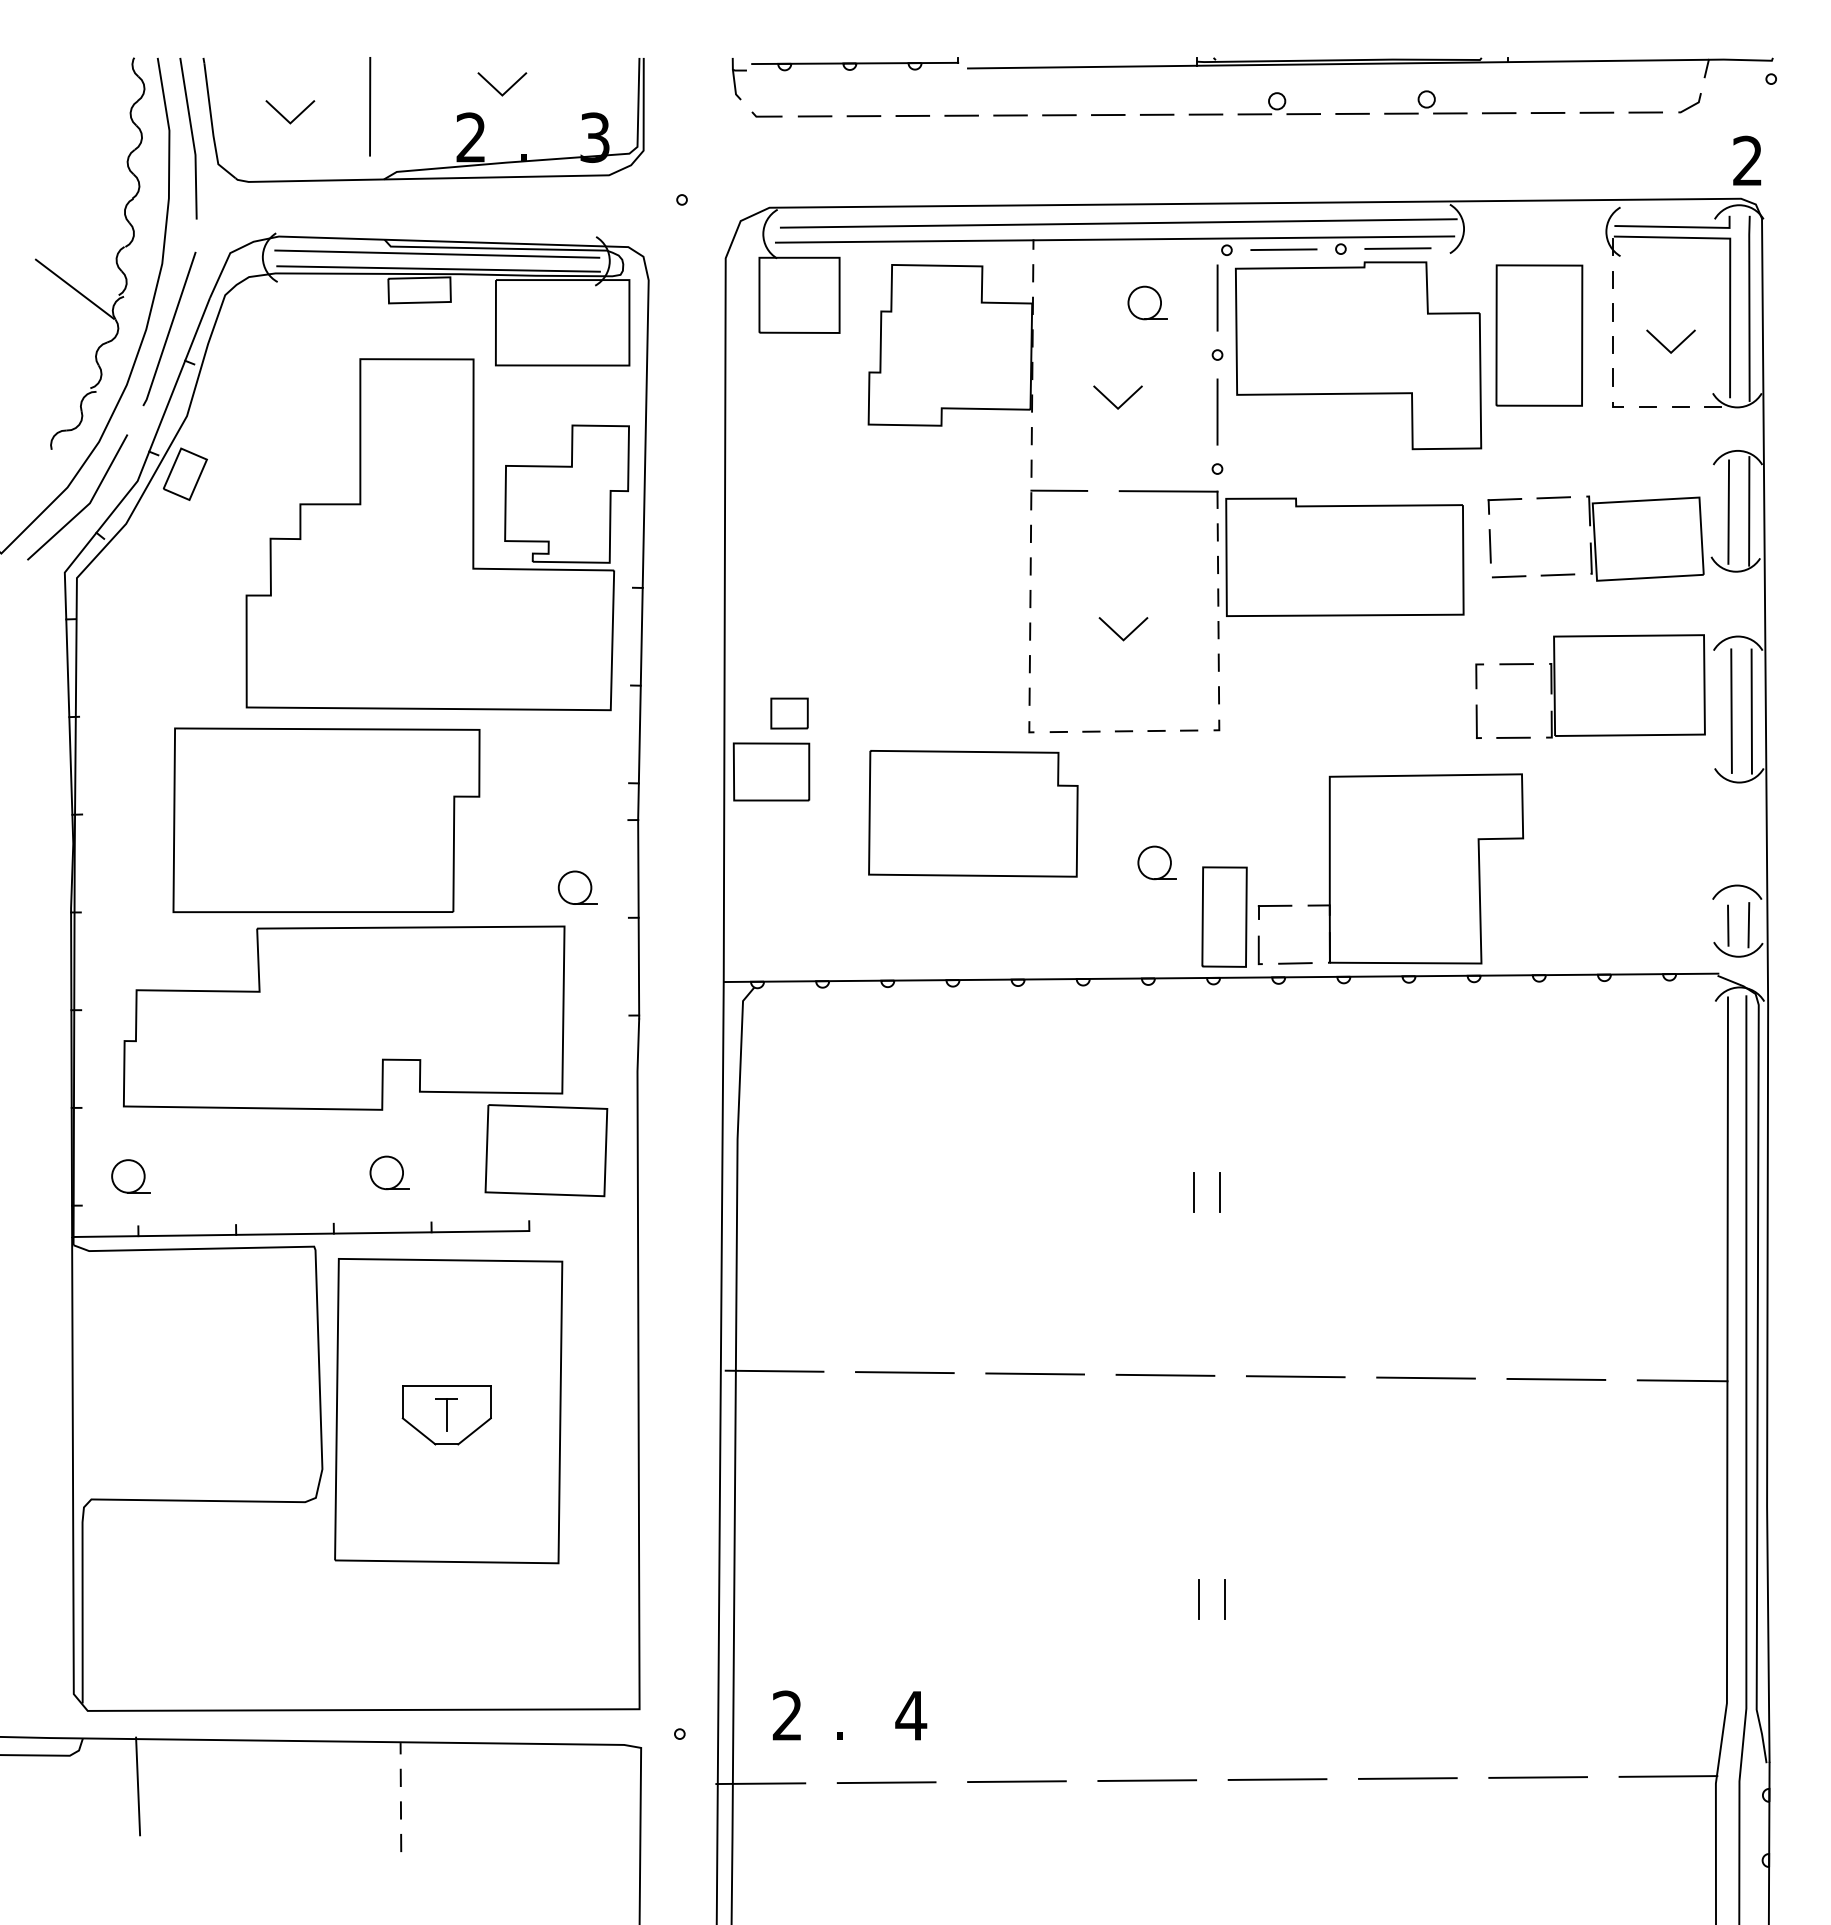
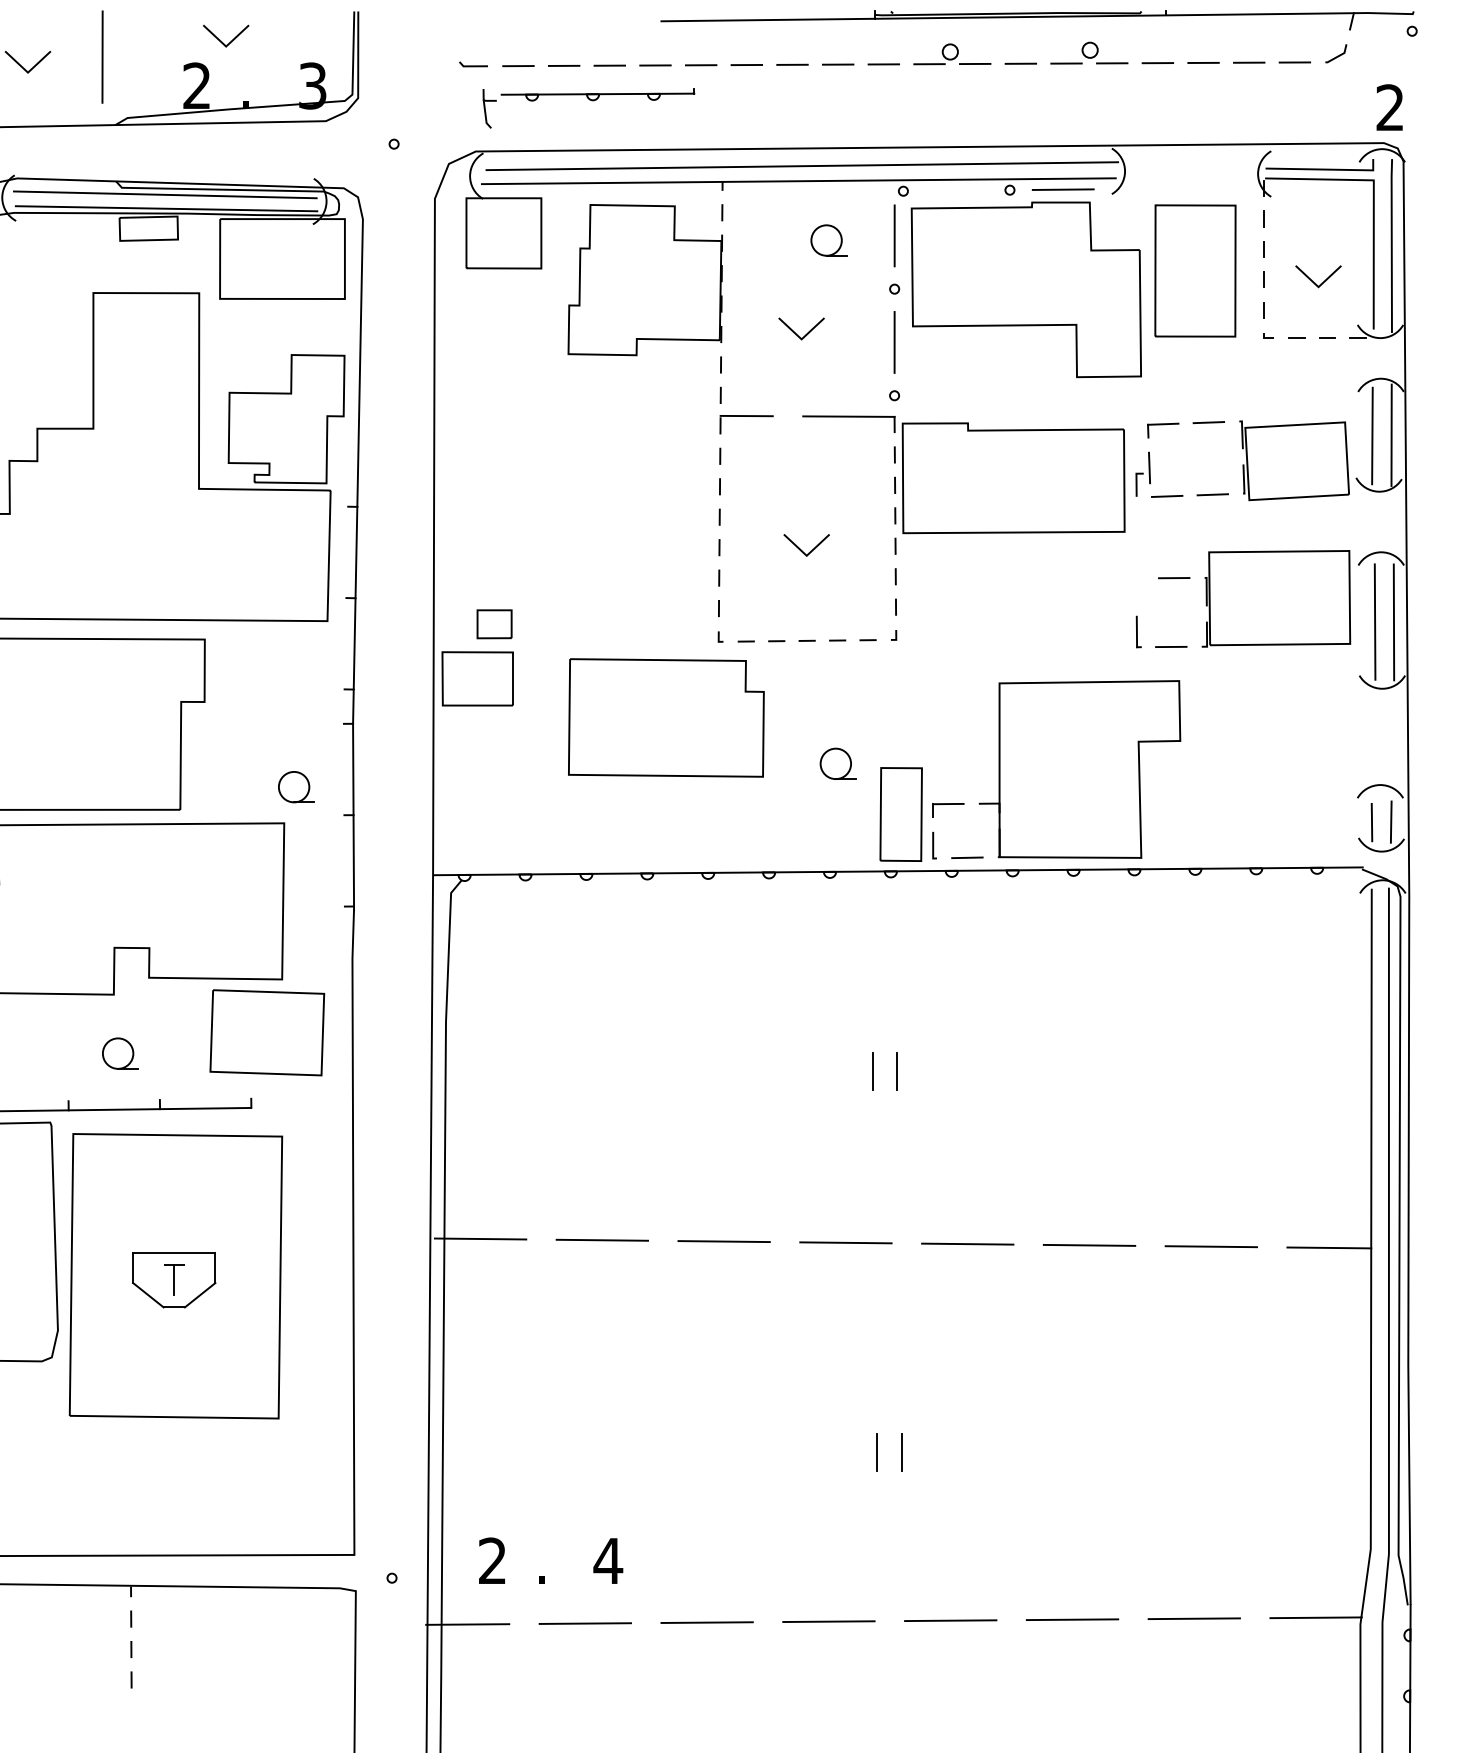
part: (846, 70) -> (589, 100), moved
line: (1283, 249) -> (956, 190), removed
line: (1477, 676) -> (1137, 484), moved

